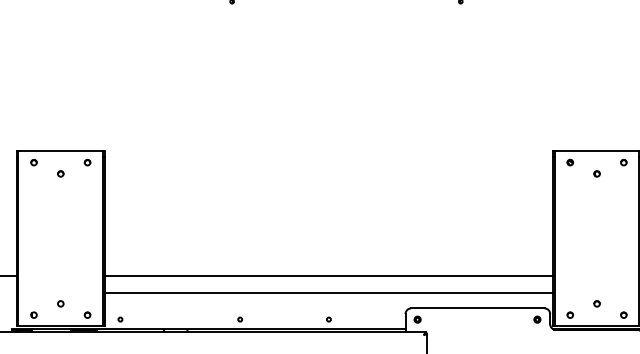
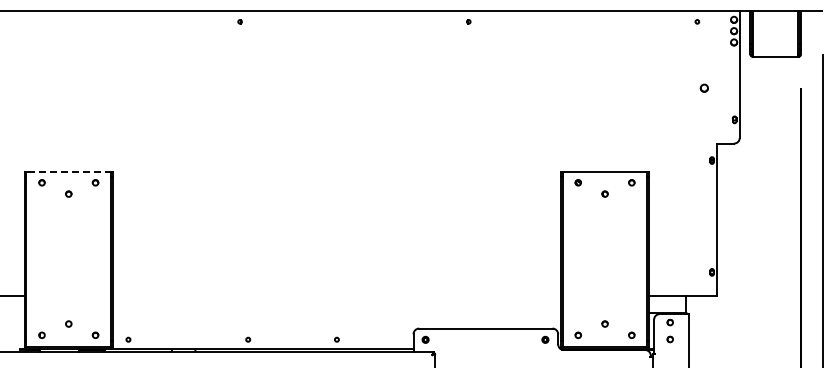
line: (61, 151) -> (69, 171), solid -> dashed
line: (328, 276) -> (336, 296), removed
line: (328, 292) -> (336, 312), removed

